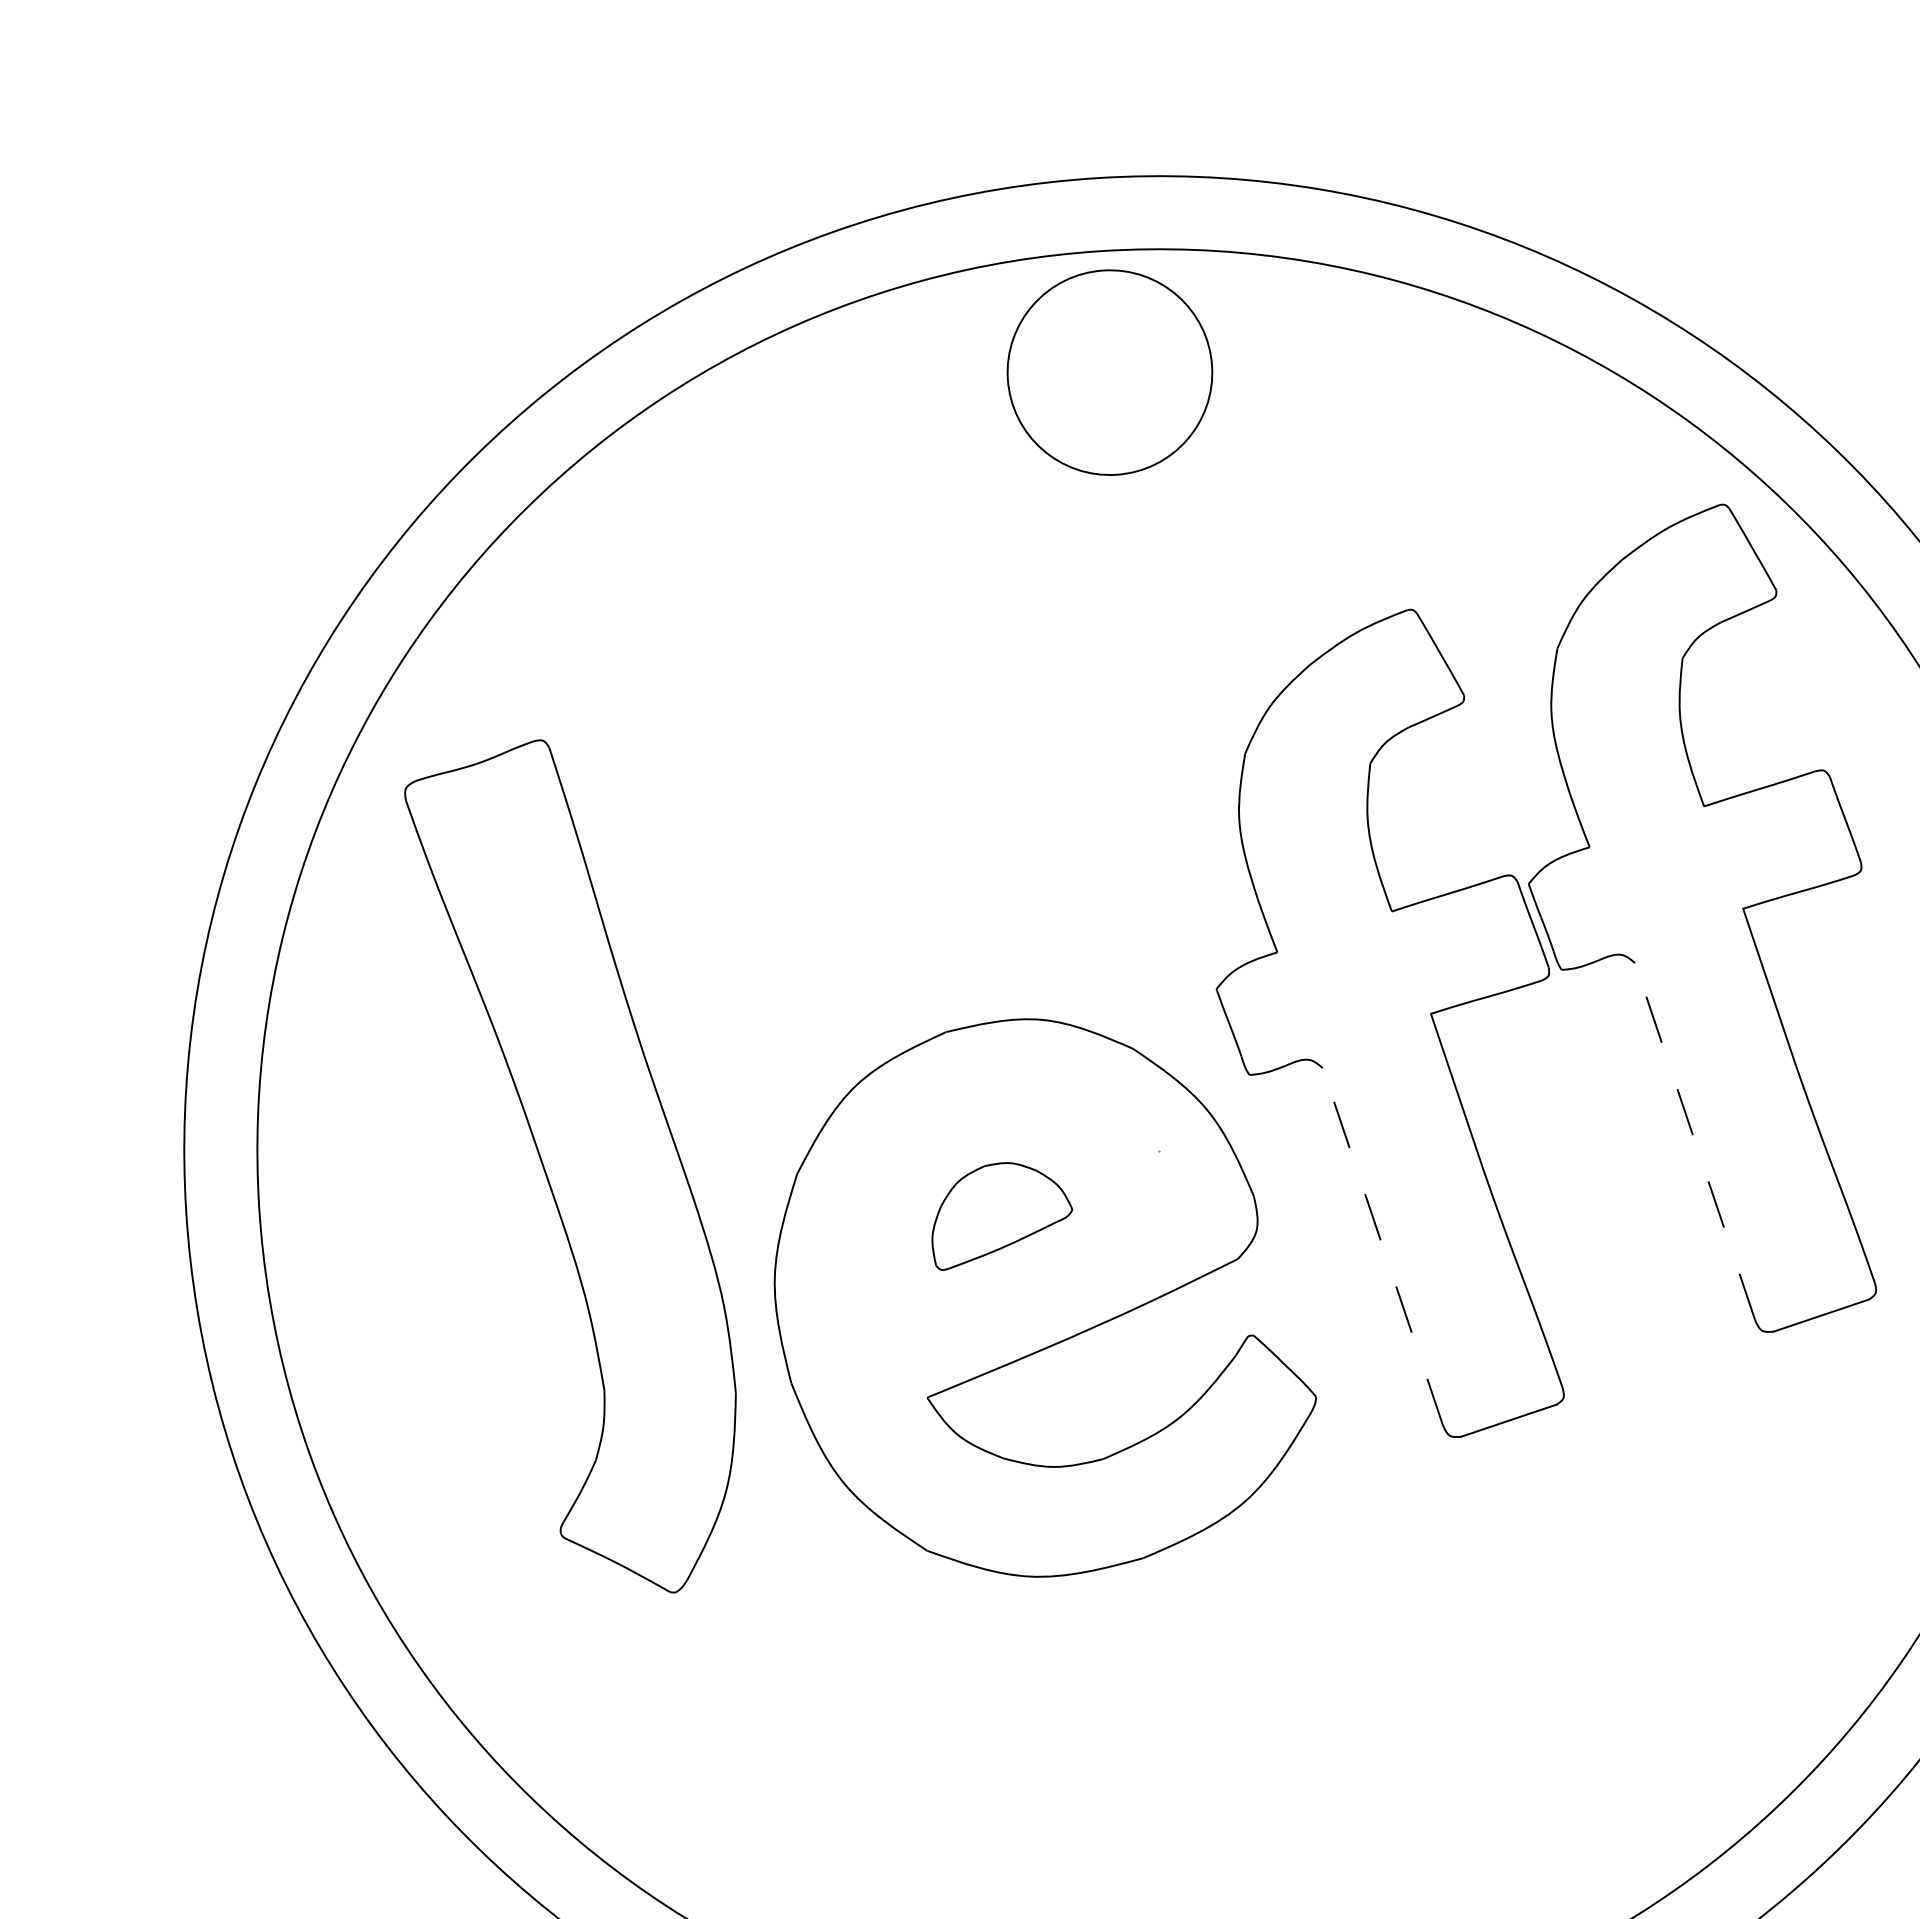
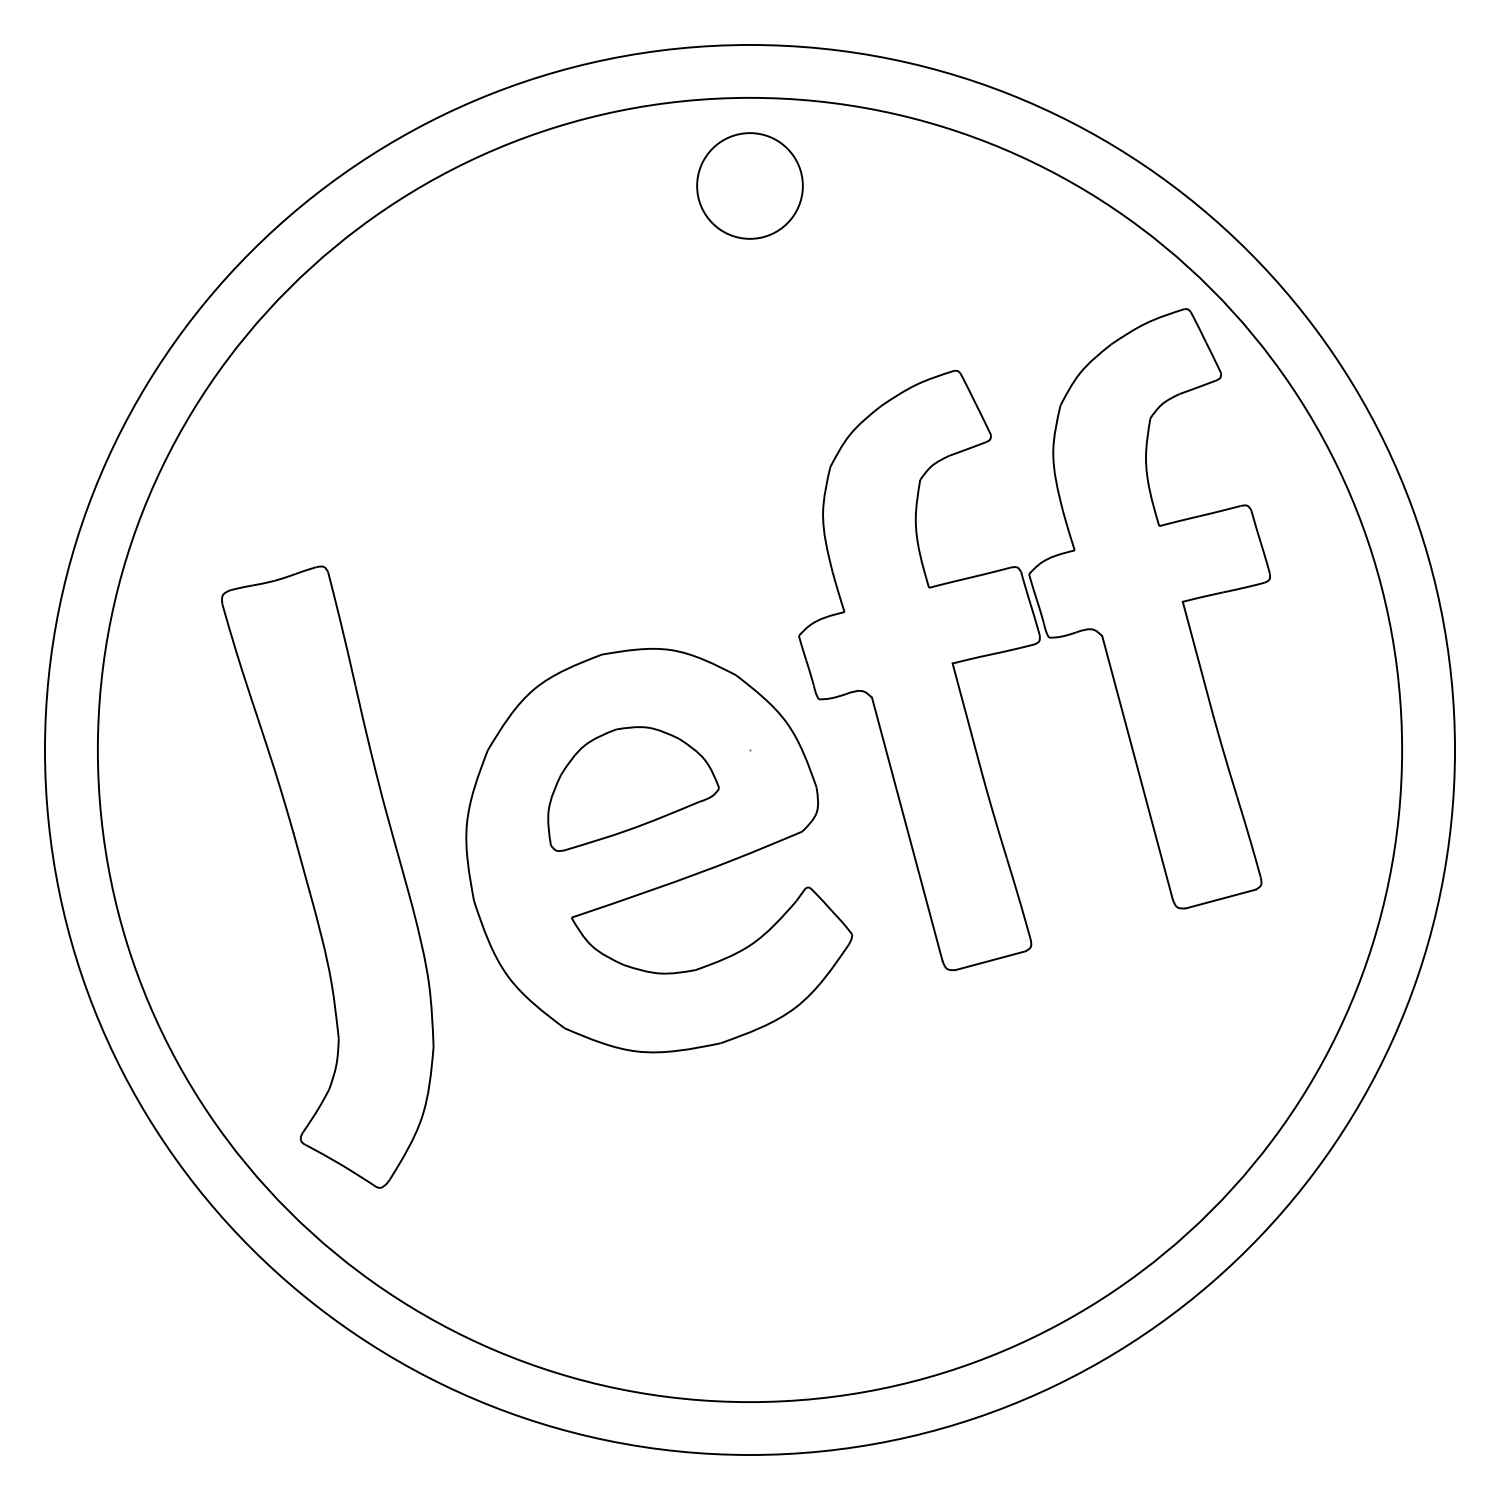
circle: (1109, 372) -> (749, 185), size x0.71
line: (1695, 1141) -> (1137, 767), dashed -> solid
part: (574, 1167) -> (327, 876), moved
part: (1001, 1214) -> (633, 788), size x1.67
line: (1383, 1245) -> (907, 828), dashed -> solid

